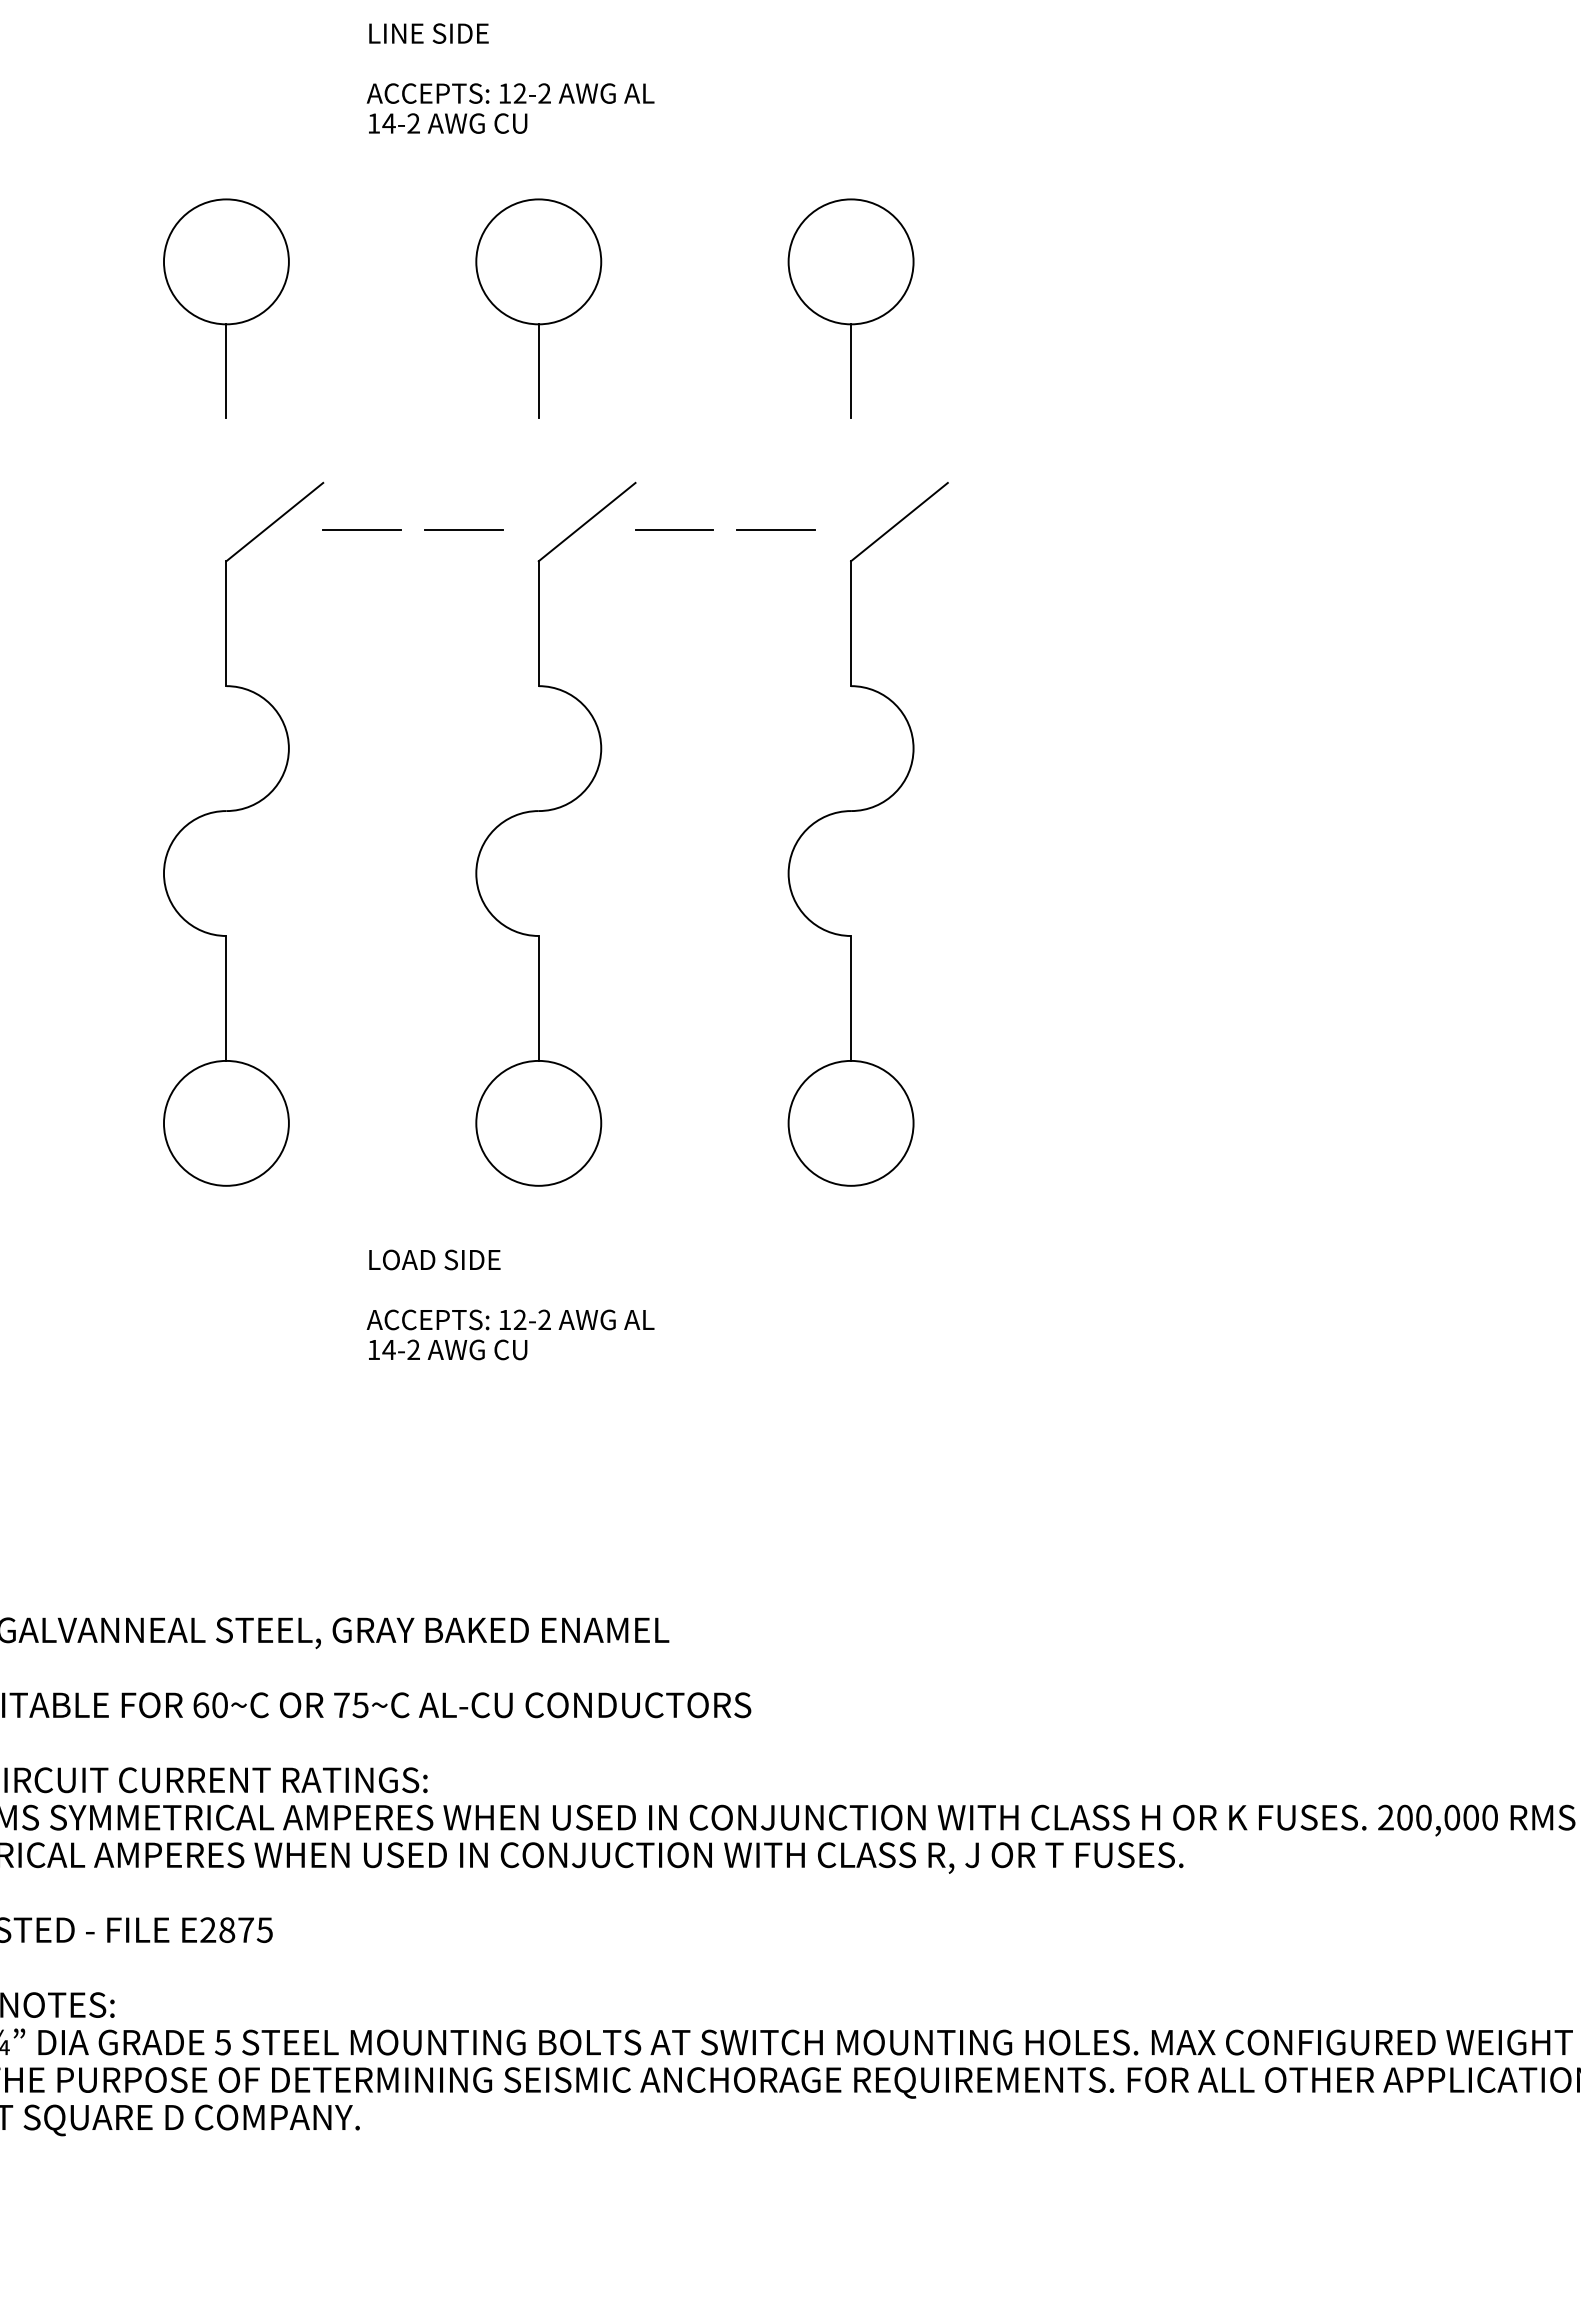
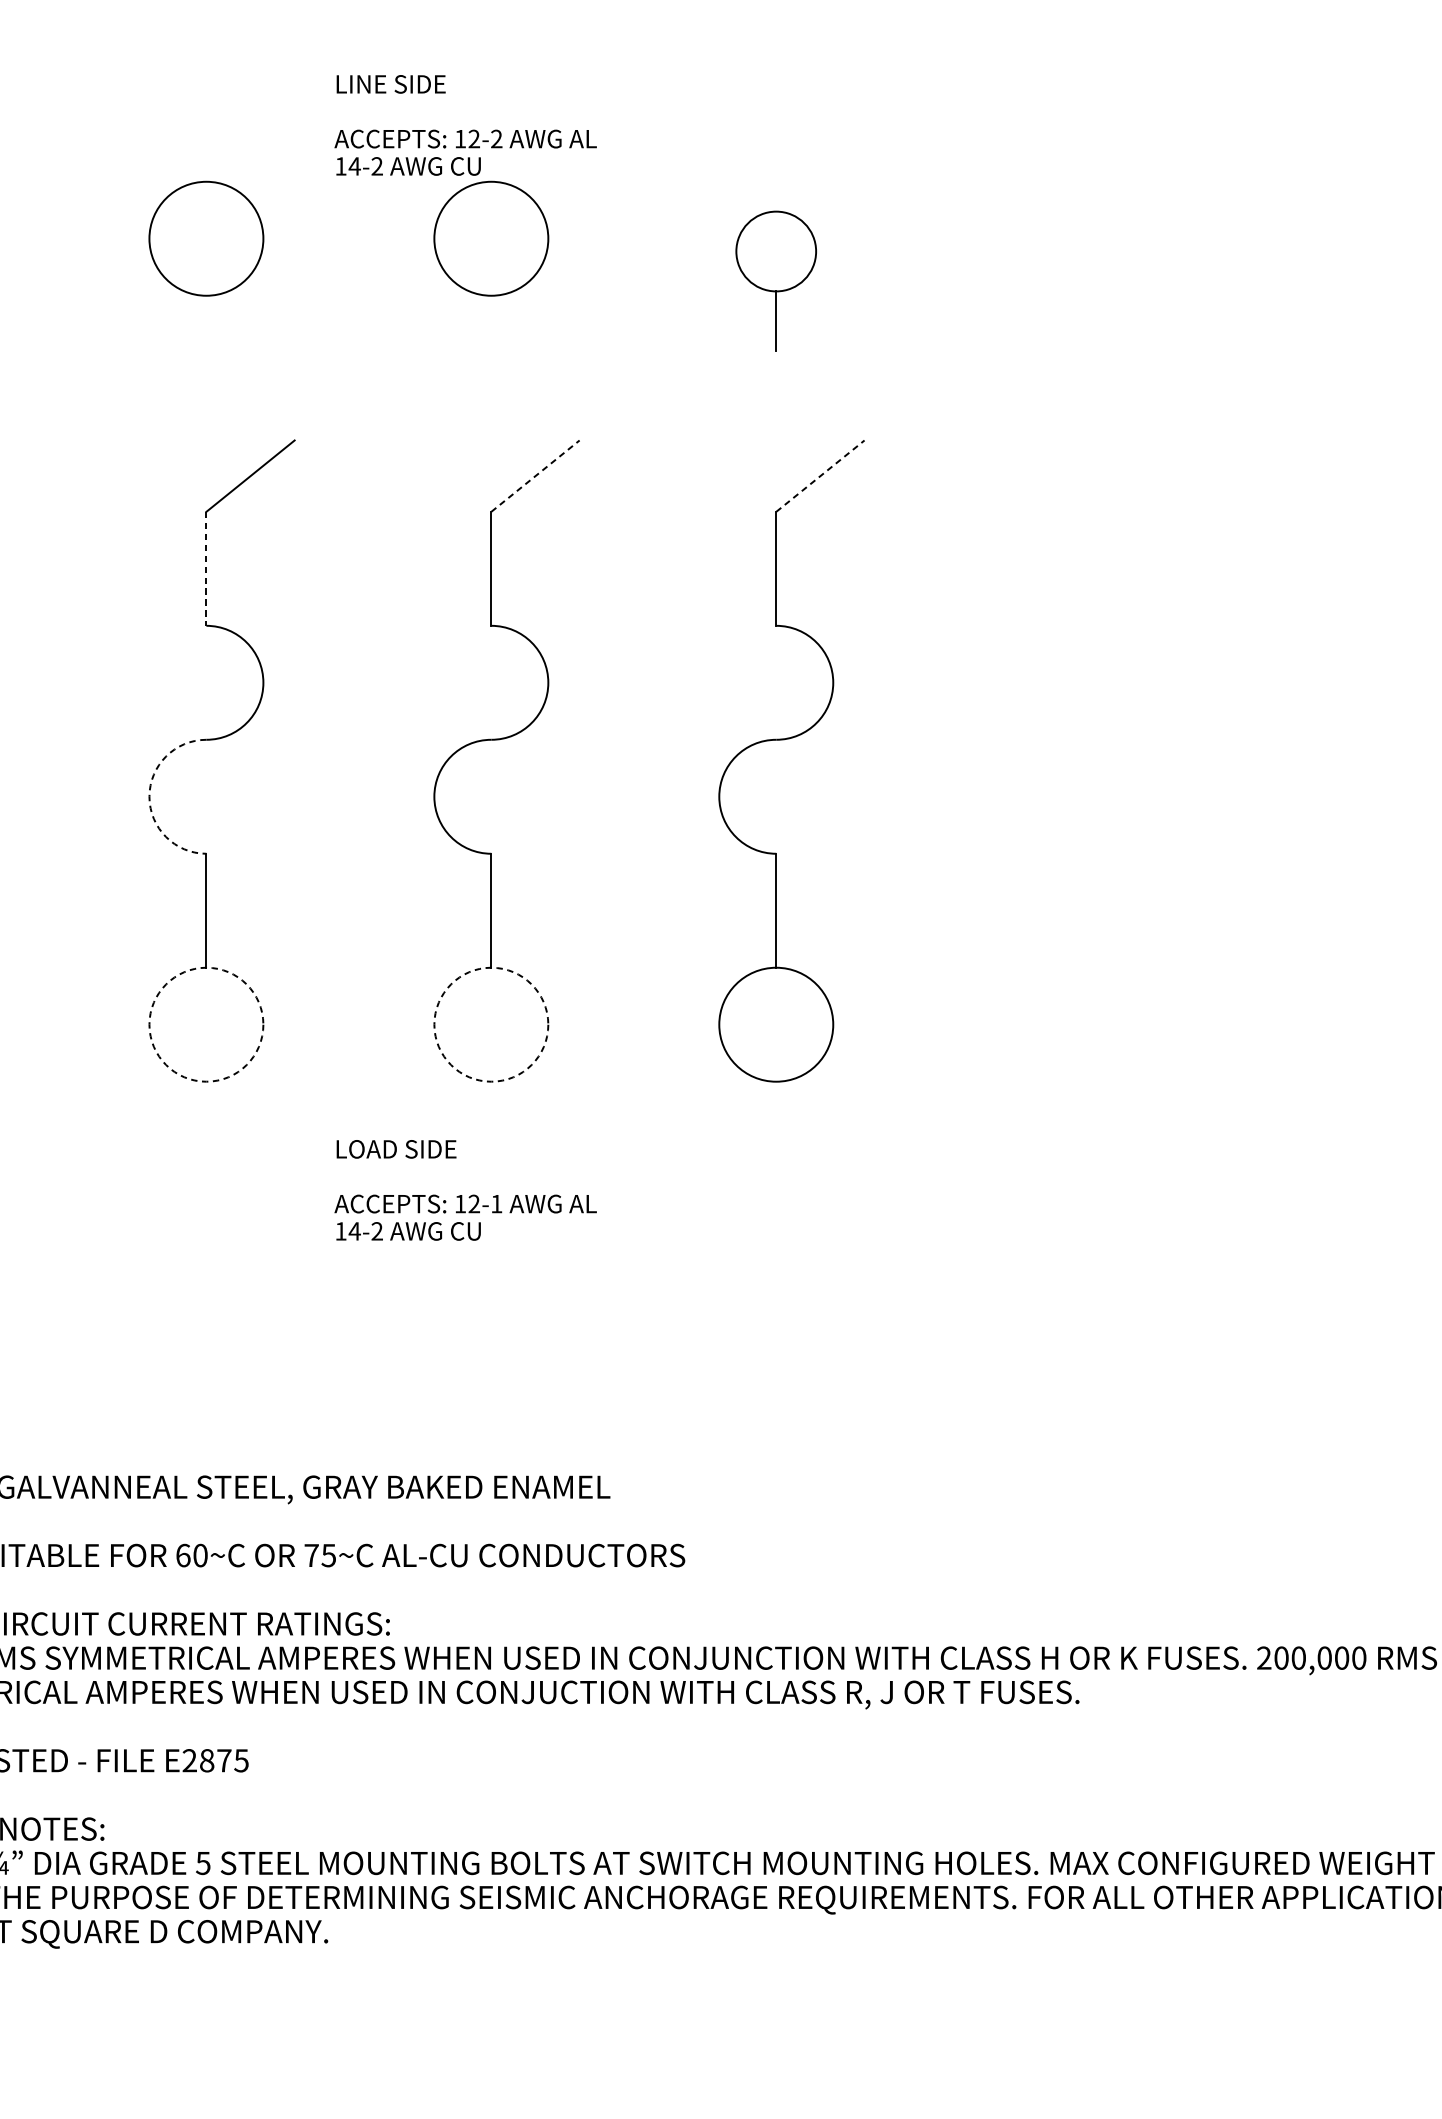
text: (510, 78) -> (465, 125), moved
part: (850, 308) -> (775, 281), size x0.7
line: (226, 371) -> (206, 338), removed
line: (538, 371) -> (491, 338), removed
line: (587, 521) -> (535, 475), solid -> dashed
line: (899, 521) -> (820, 475), solid -> dashed
line: (361, 529) -> (329, 482), removed
line: (463, 529) -> (422, 482), removed
line: (674, 529) -> (615, 482), removed
line: (775, 529) -> (707, 482), removed
line: (226, 624) -> (206, 569), solid -> dashed
arc: (163, 873) -> (148, 796), solid -> dashed
circle: (225, 1122) -> (205, 1023), solid -> dashed
circle: (538, 1122) -> (491, 1023), solid -> dashed
text: (544, 1319) -> (496, 1203), 12-2 -> 12-1

